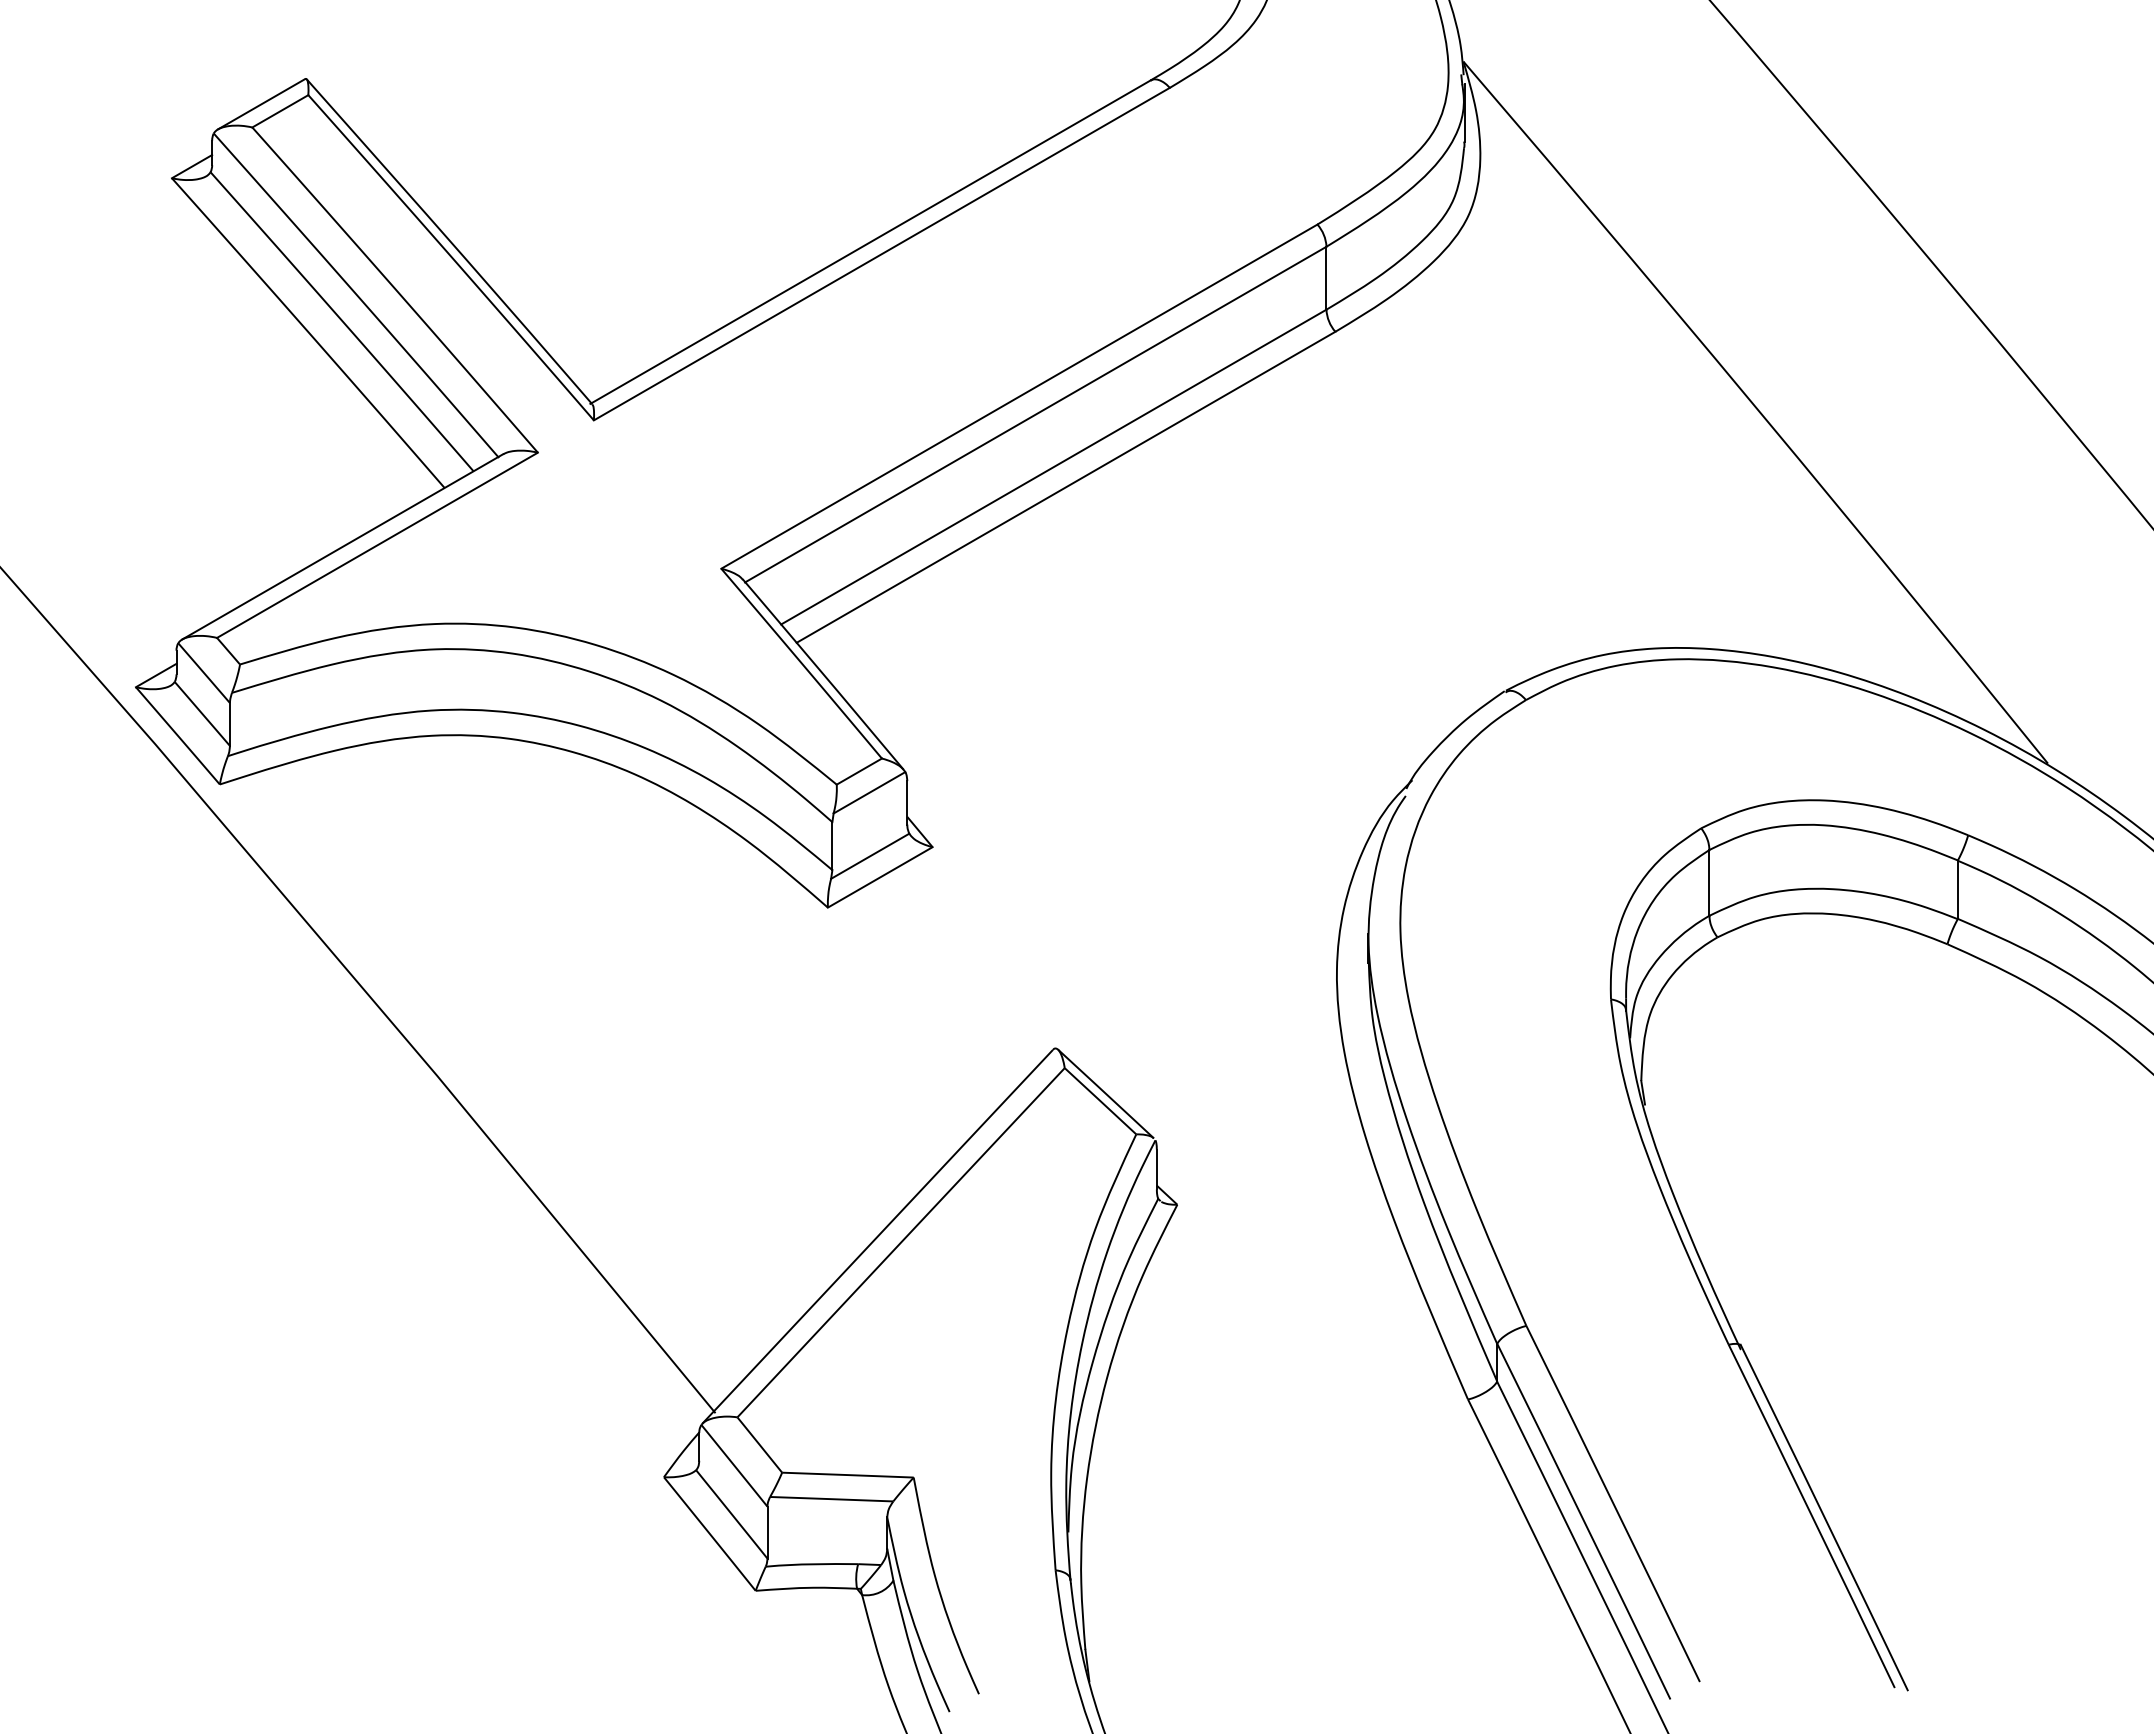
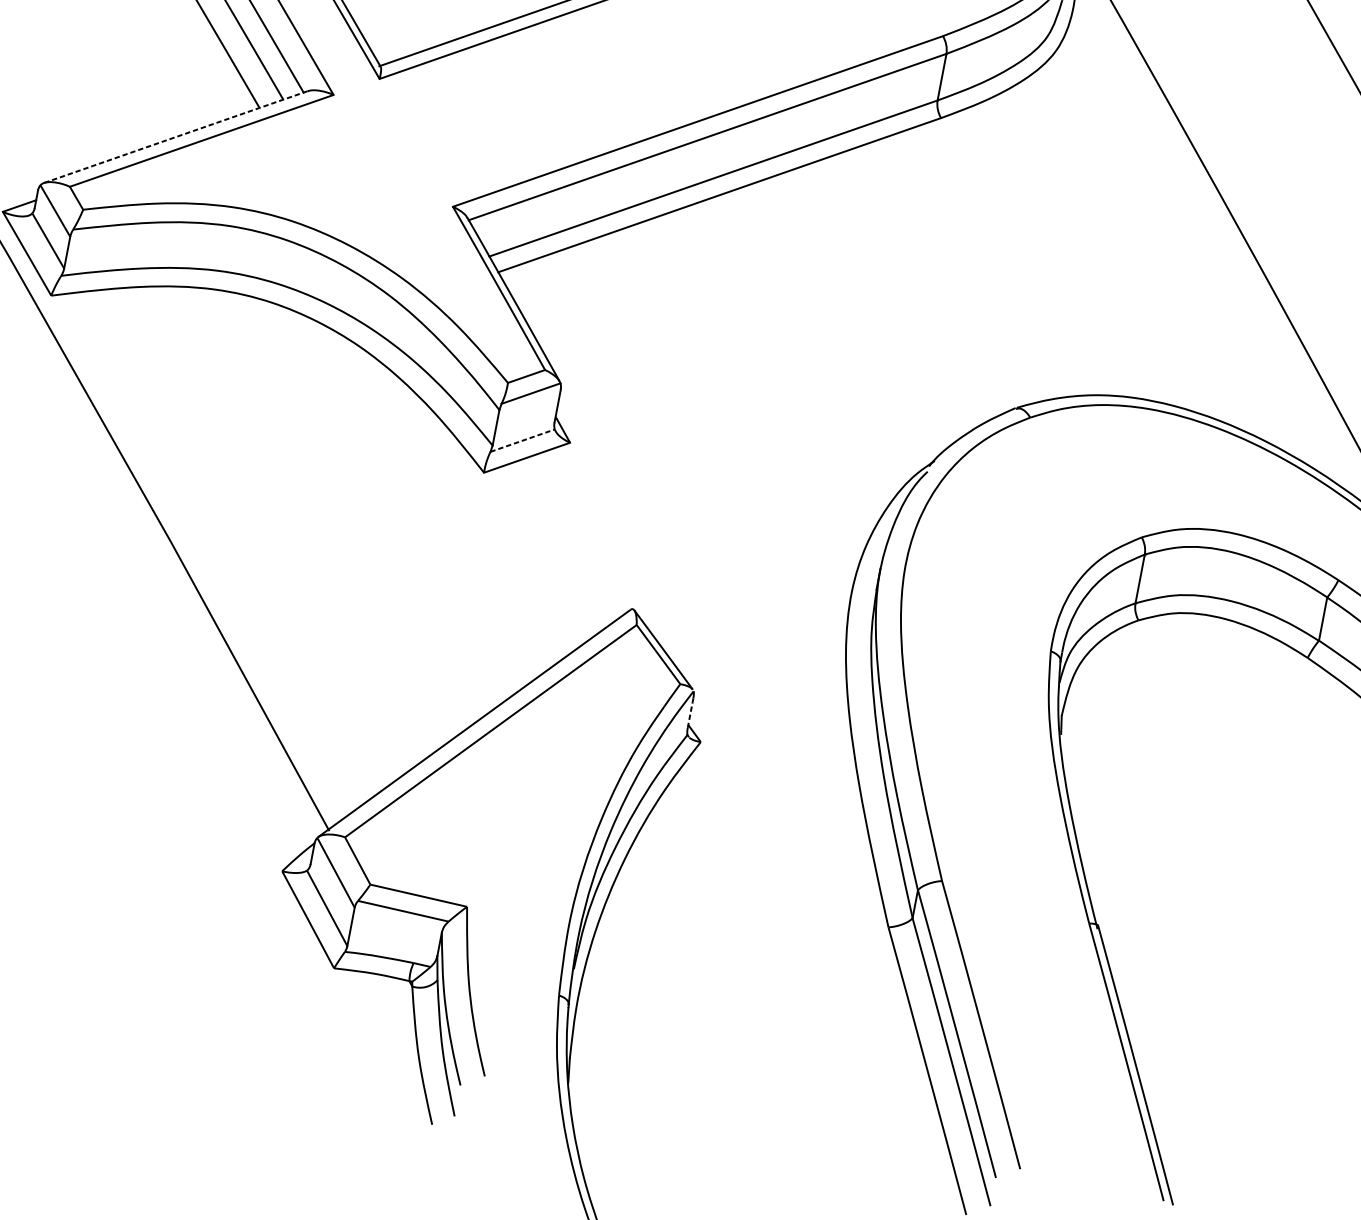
line: (342, 547) -> (175, 137), solid -> dashed
line: (870, 856) -> (522, 440), solid -> dashed
line: (1156, 1169) -> (690, 713), solid -> dashed

